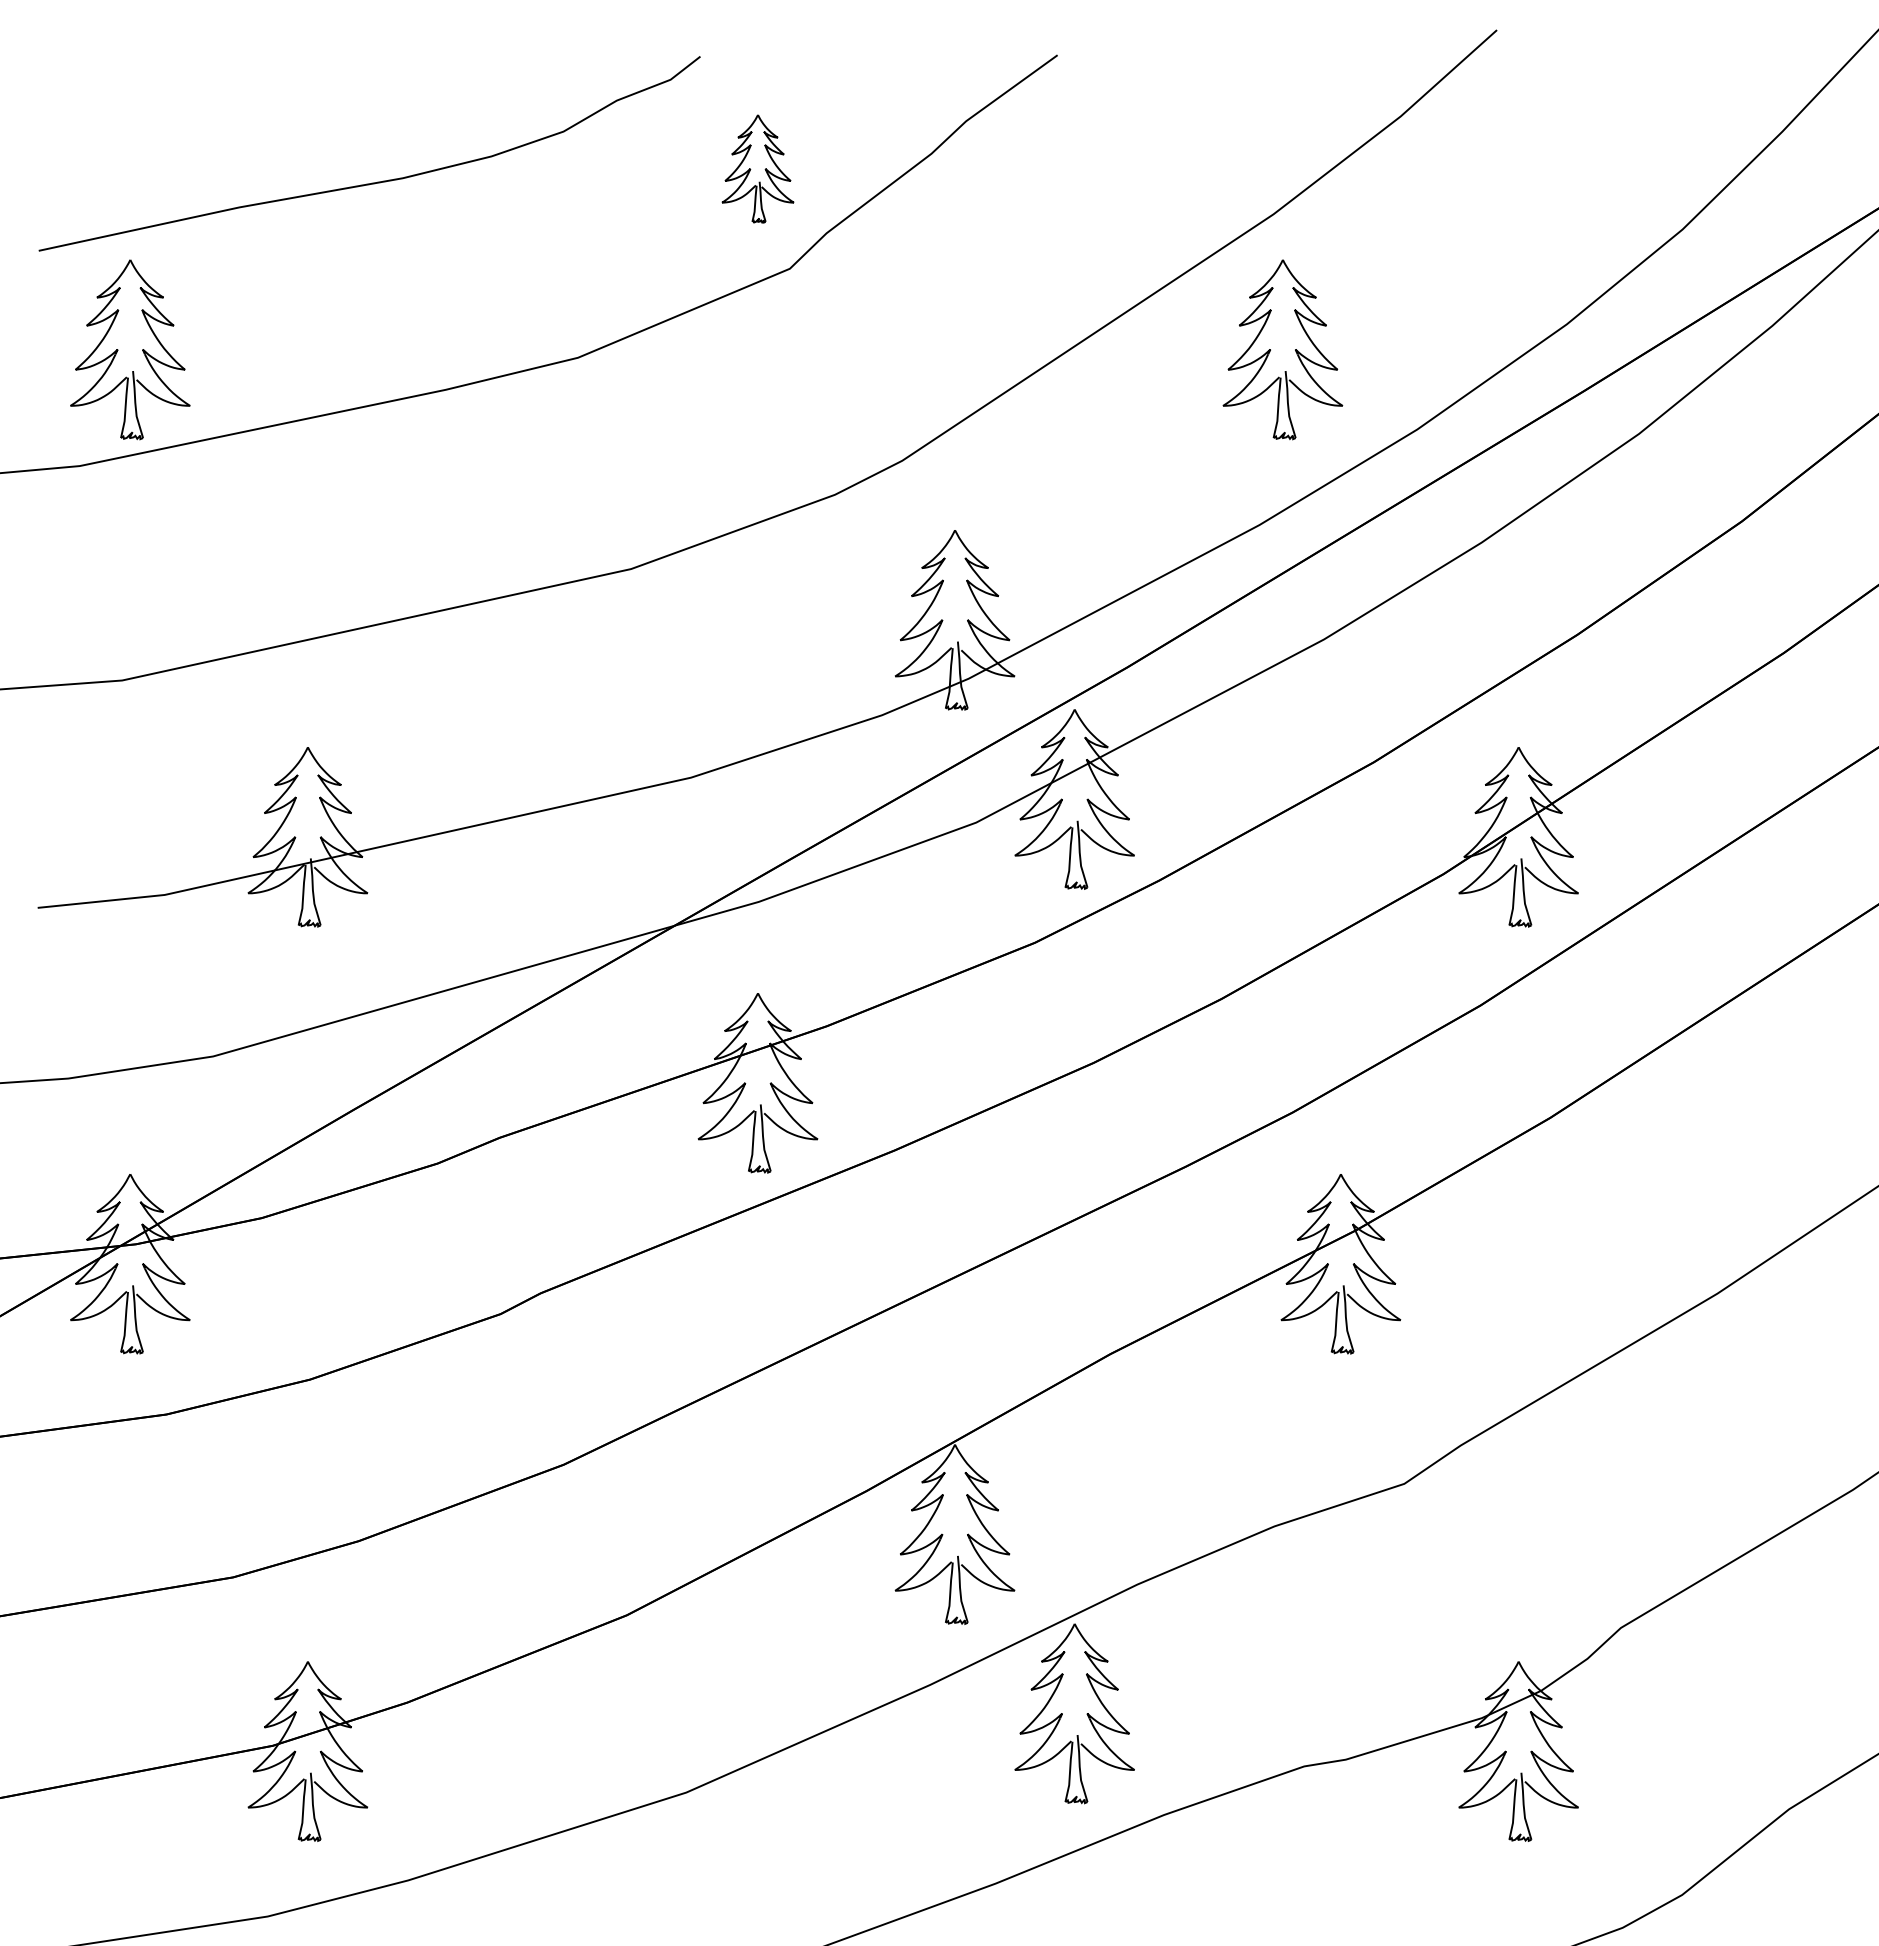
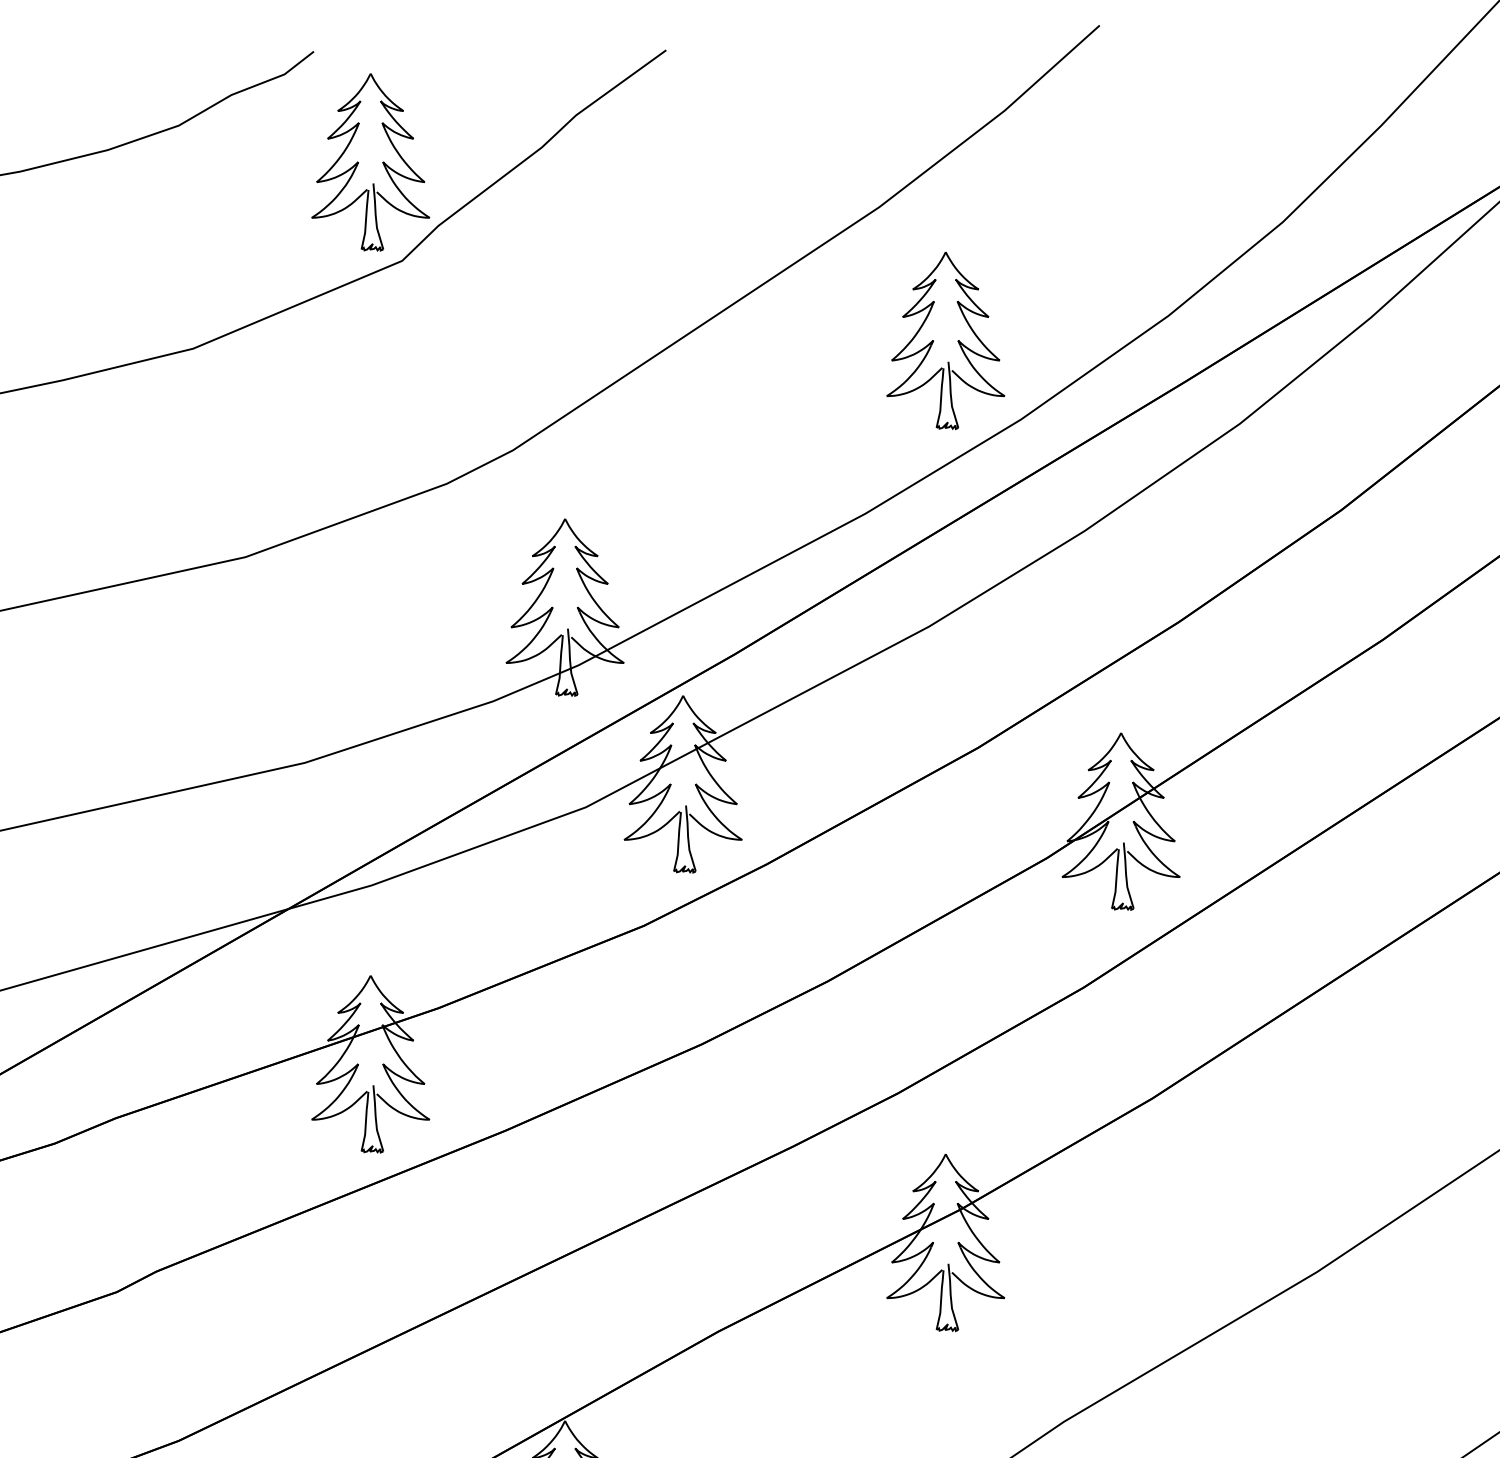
part: (757, 168) -> (370, 161), size x1.67
part: (1282, 349) -> (945, 340), moved

